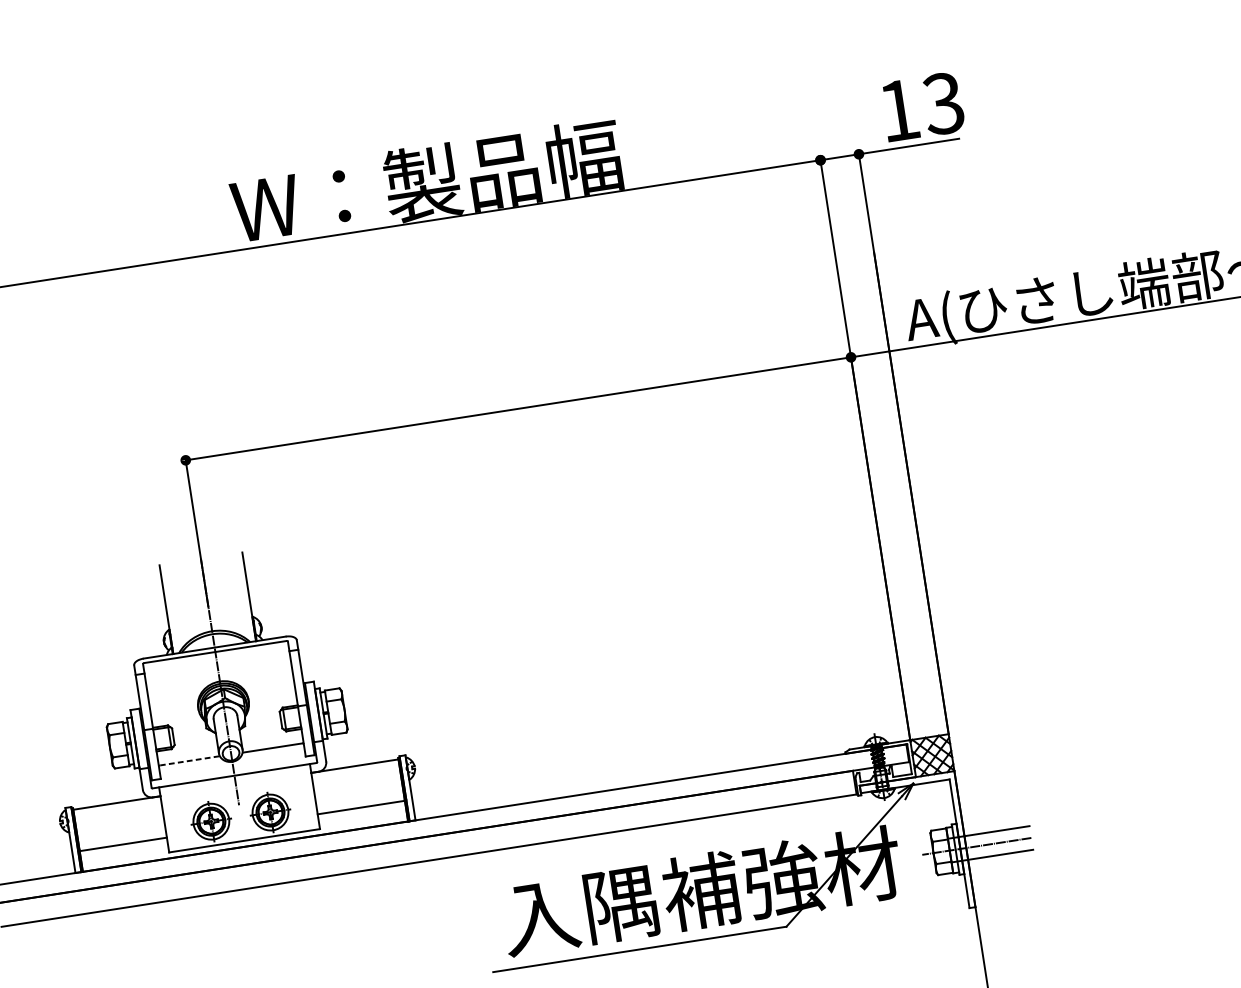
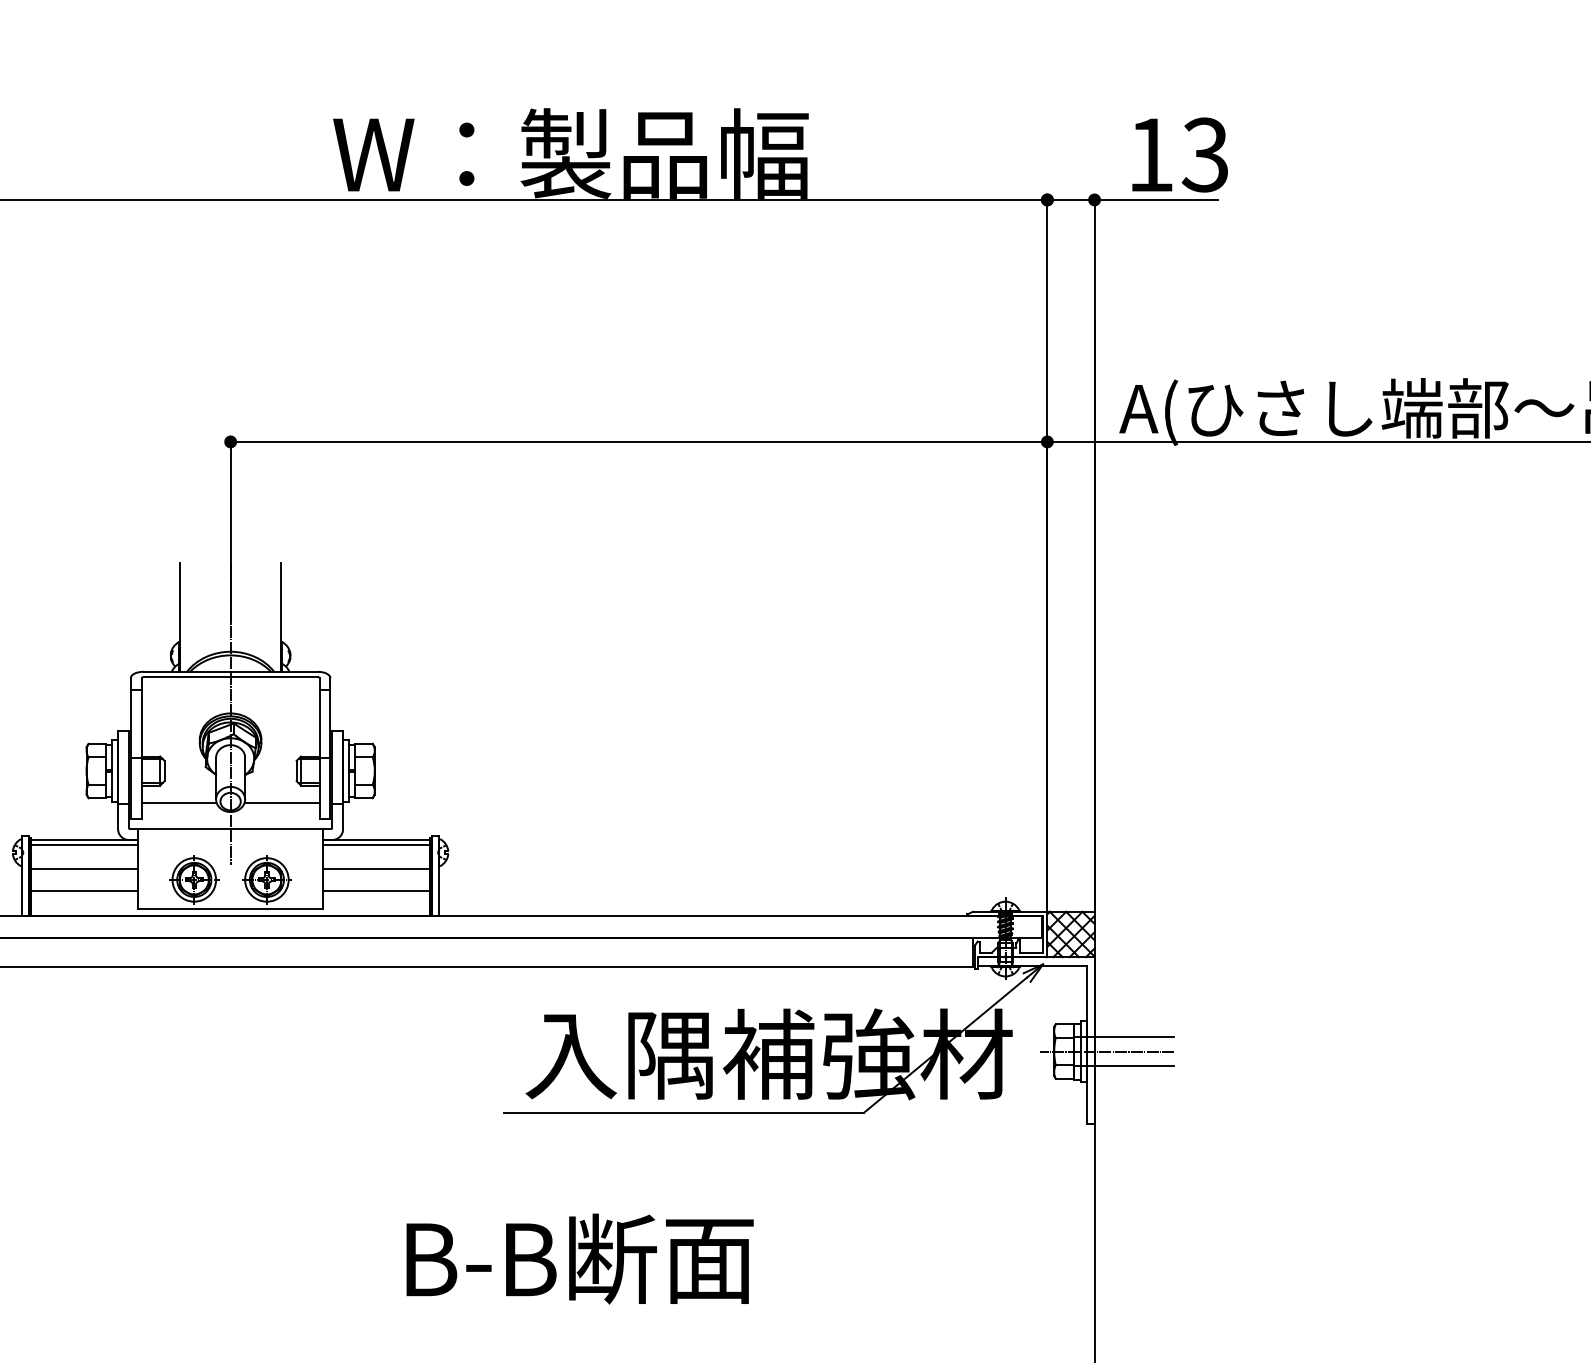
line: (189, 760) -> (179, 802), dashed -> solid
line: (355, 770) -> (376, 845), added
line: (358, 790) -> (376, 869), added
line: (117, 807) -> (84, 845), added
line: (120, 827) -> (84, 869), added

